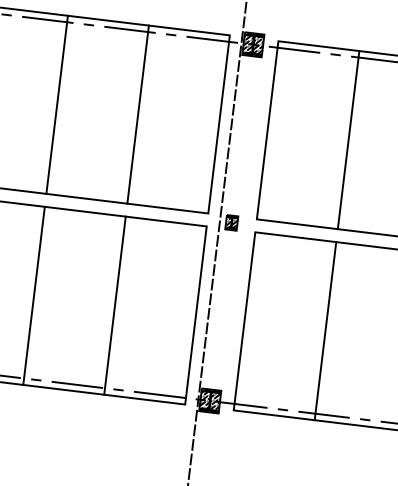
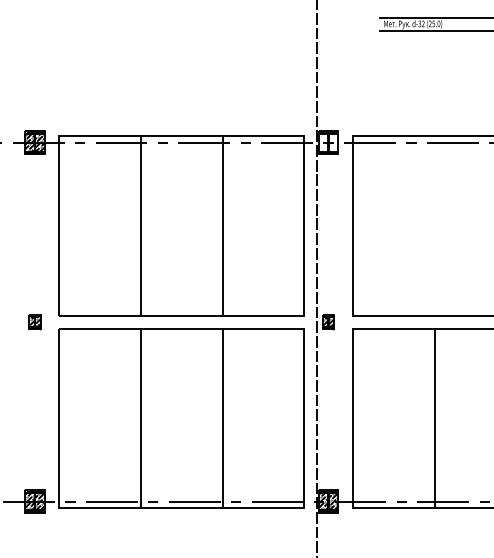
hatch: (253, 44) -> (328, 142), removed
line: (348, 139) -> (434, 225), removed

